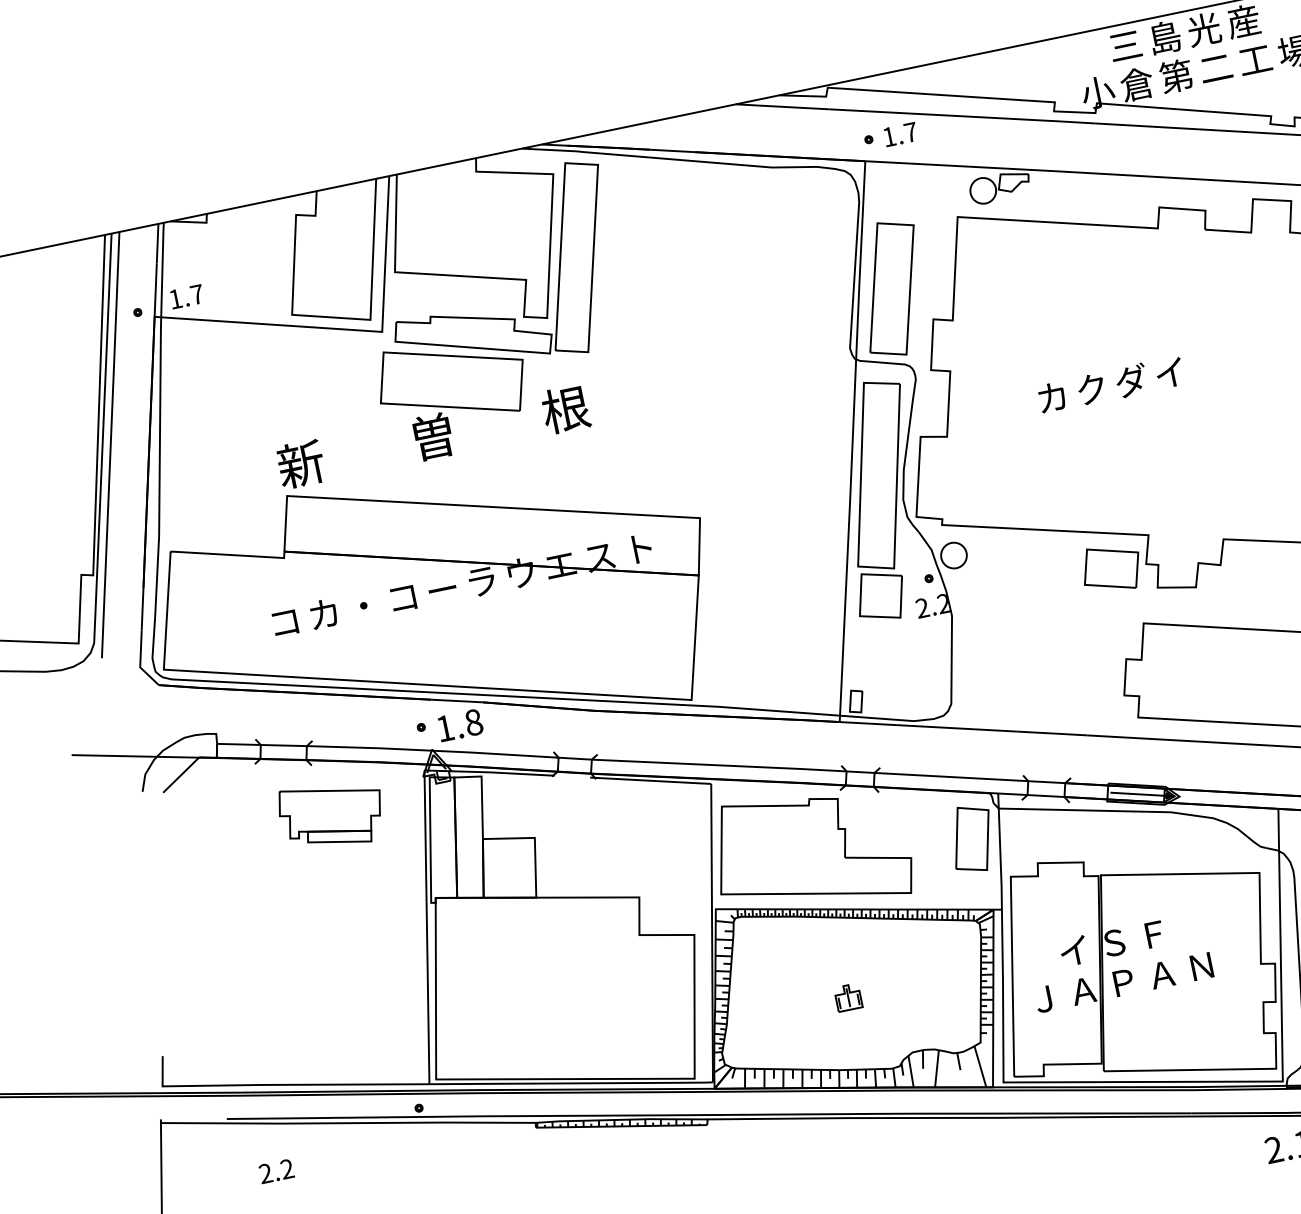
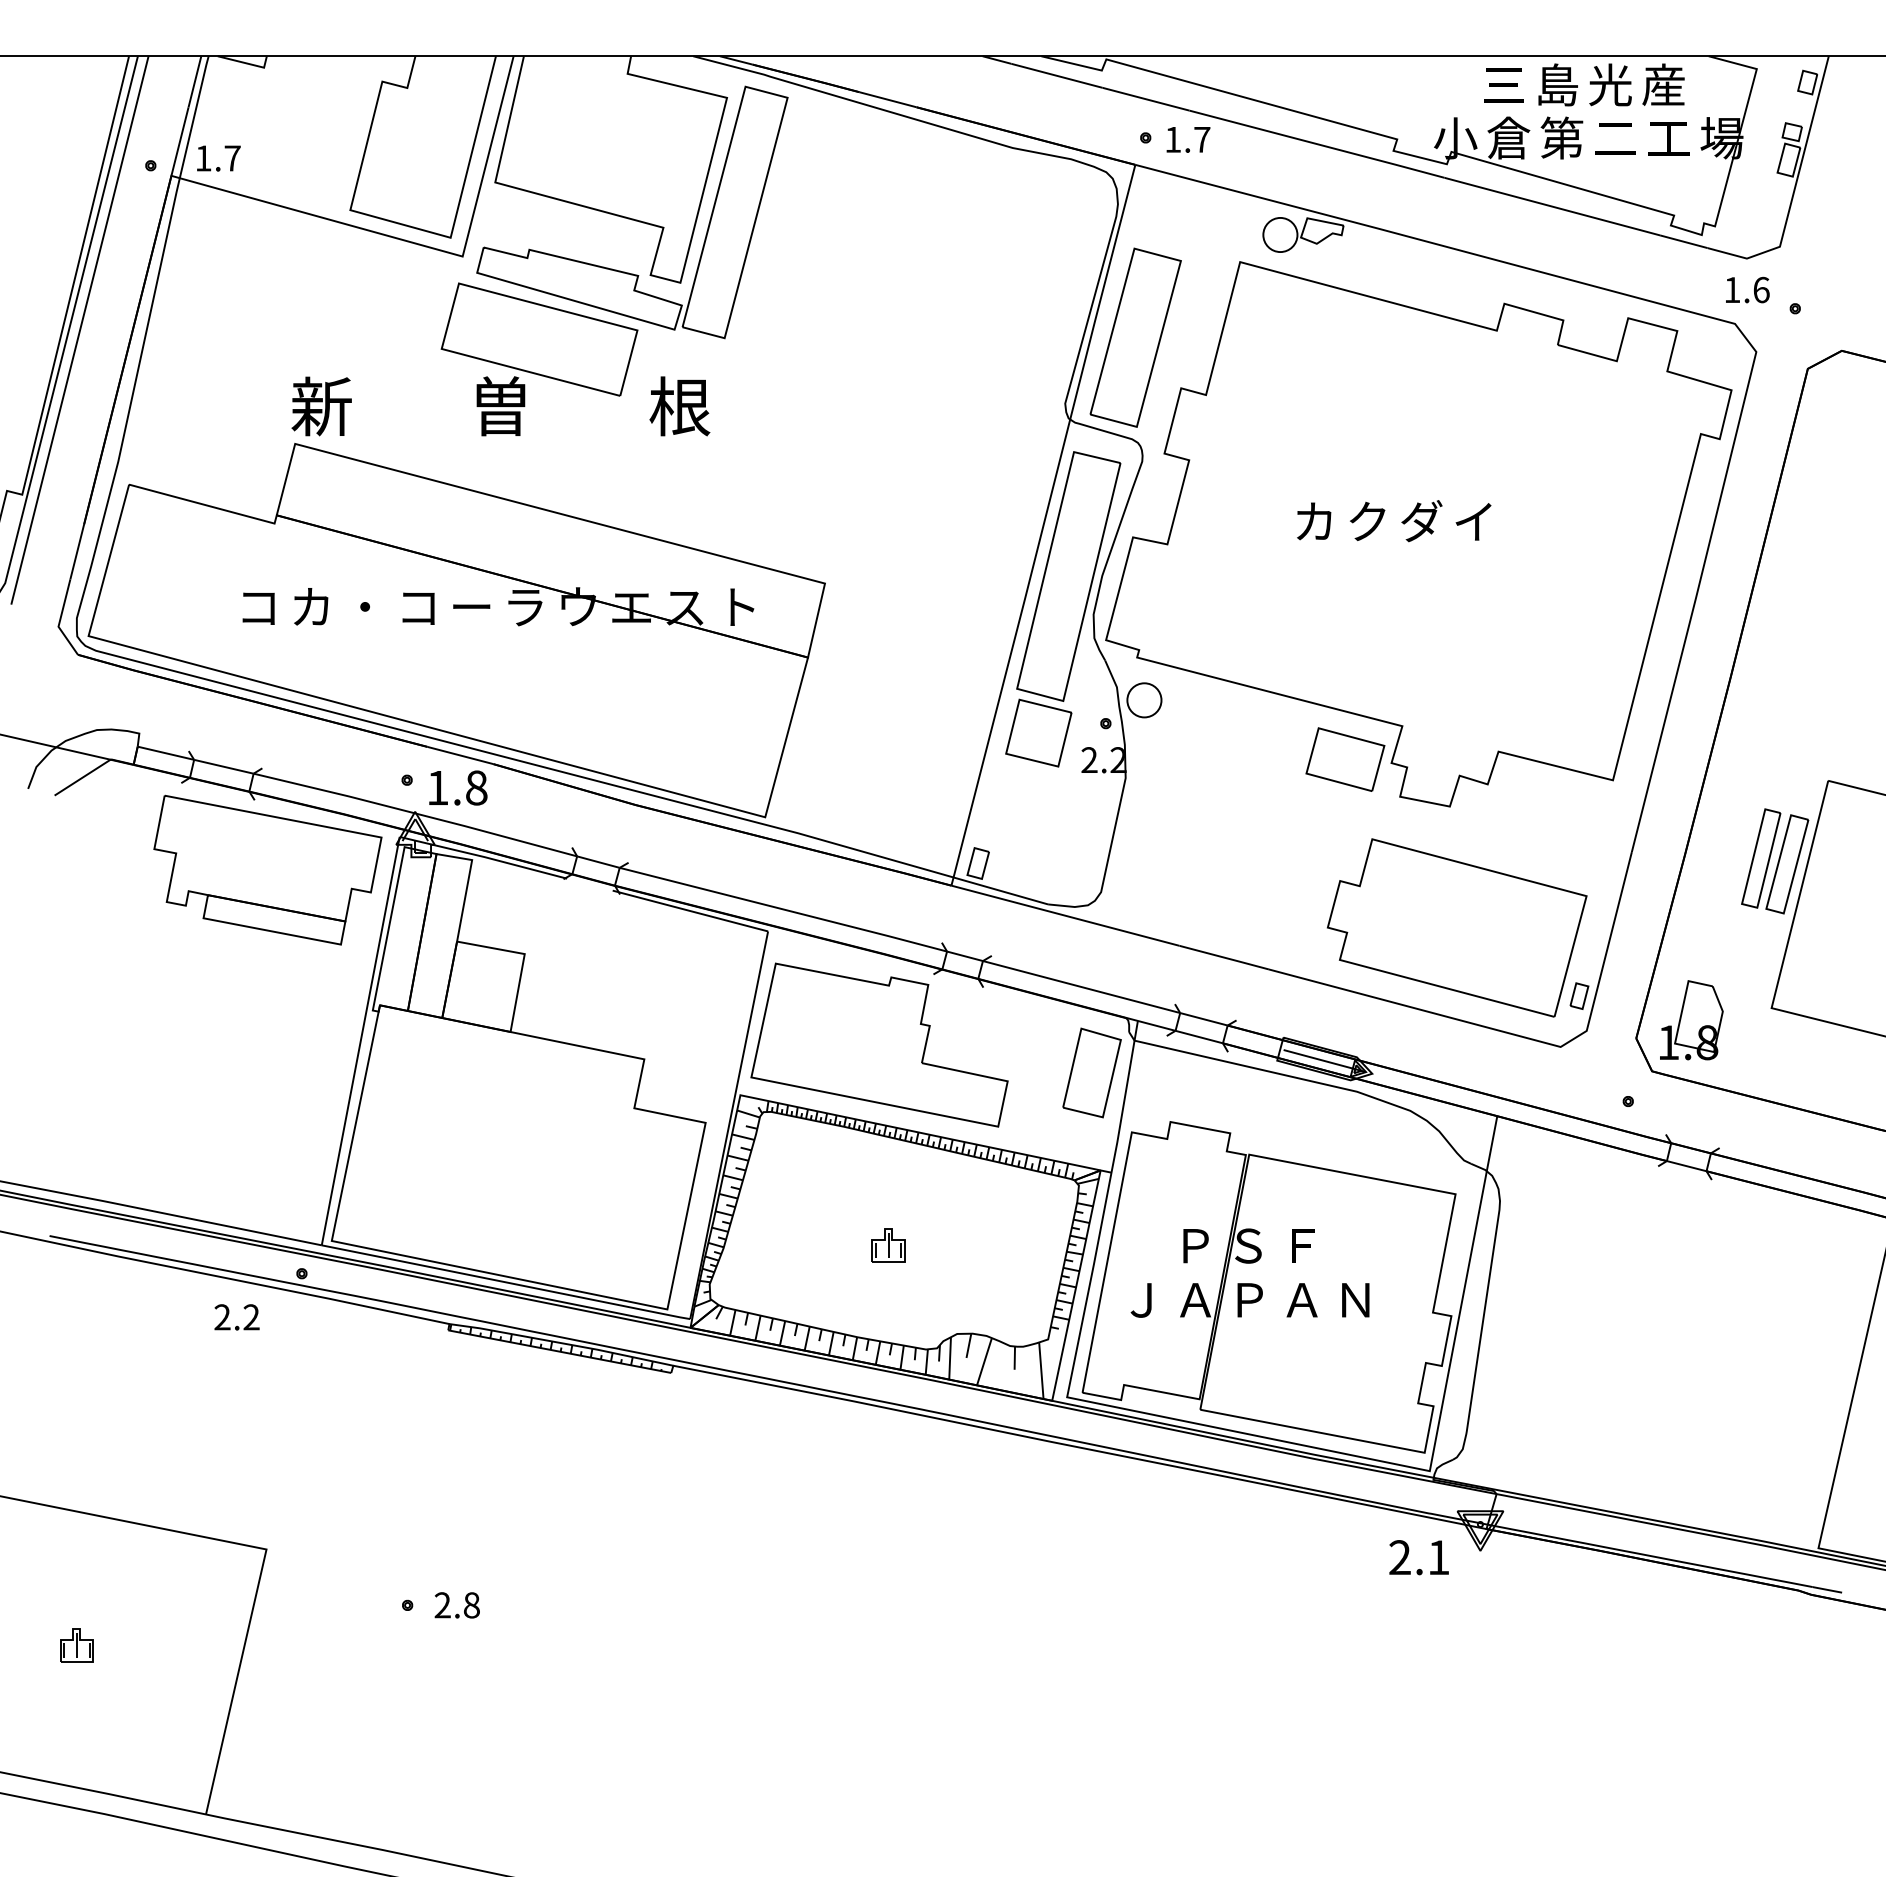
part: (331, 814) -> (267, 869), size x1.67
text: (1073, 950) -> (1193, 1245), イ -> Ｐ
text: (276, 1171) -> (236, 1317), moved

